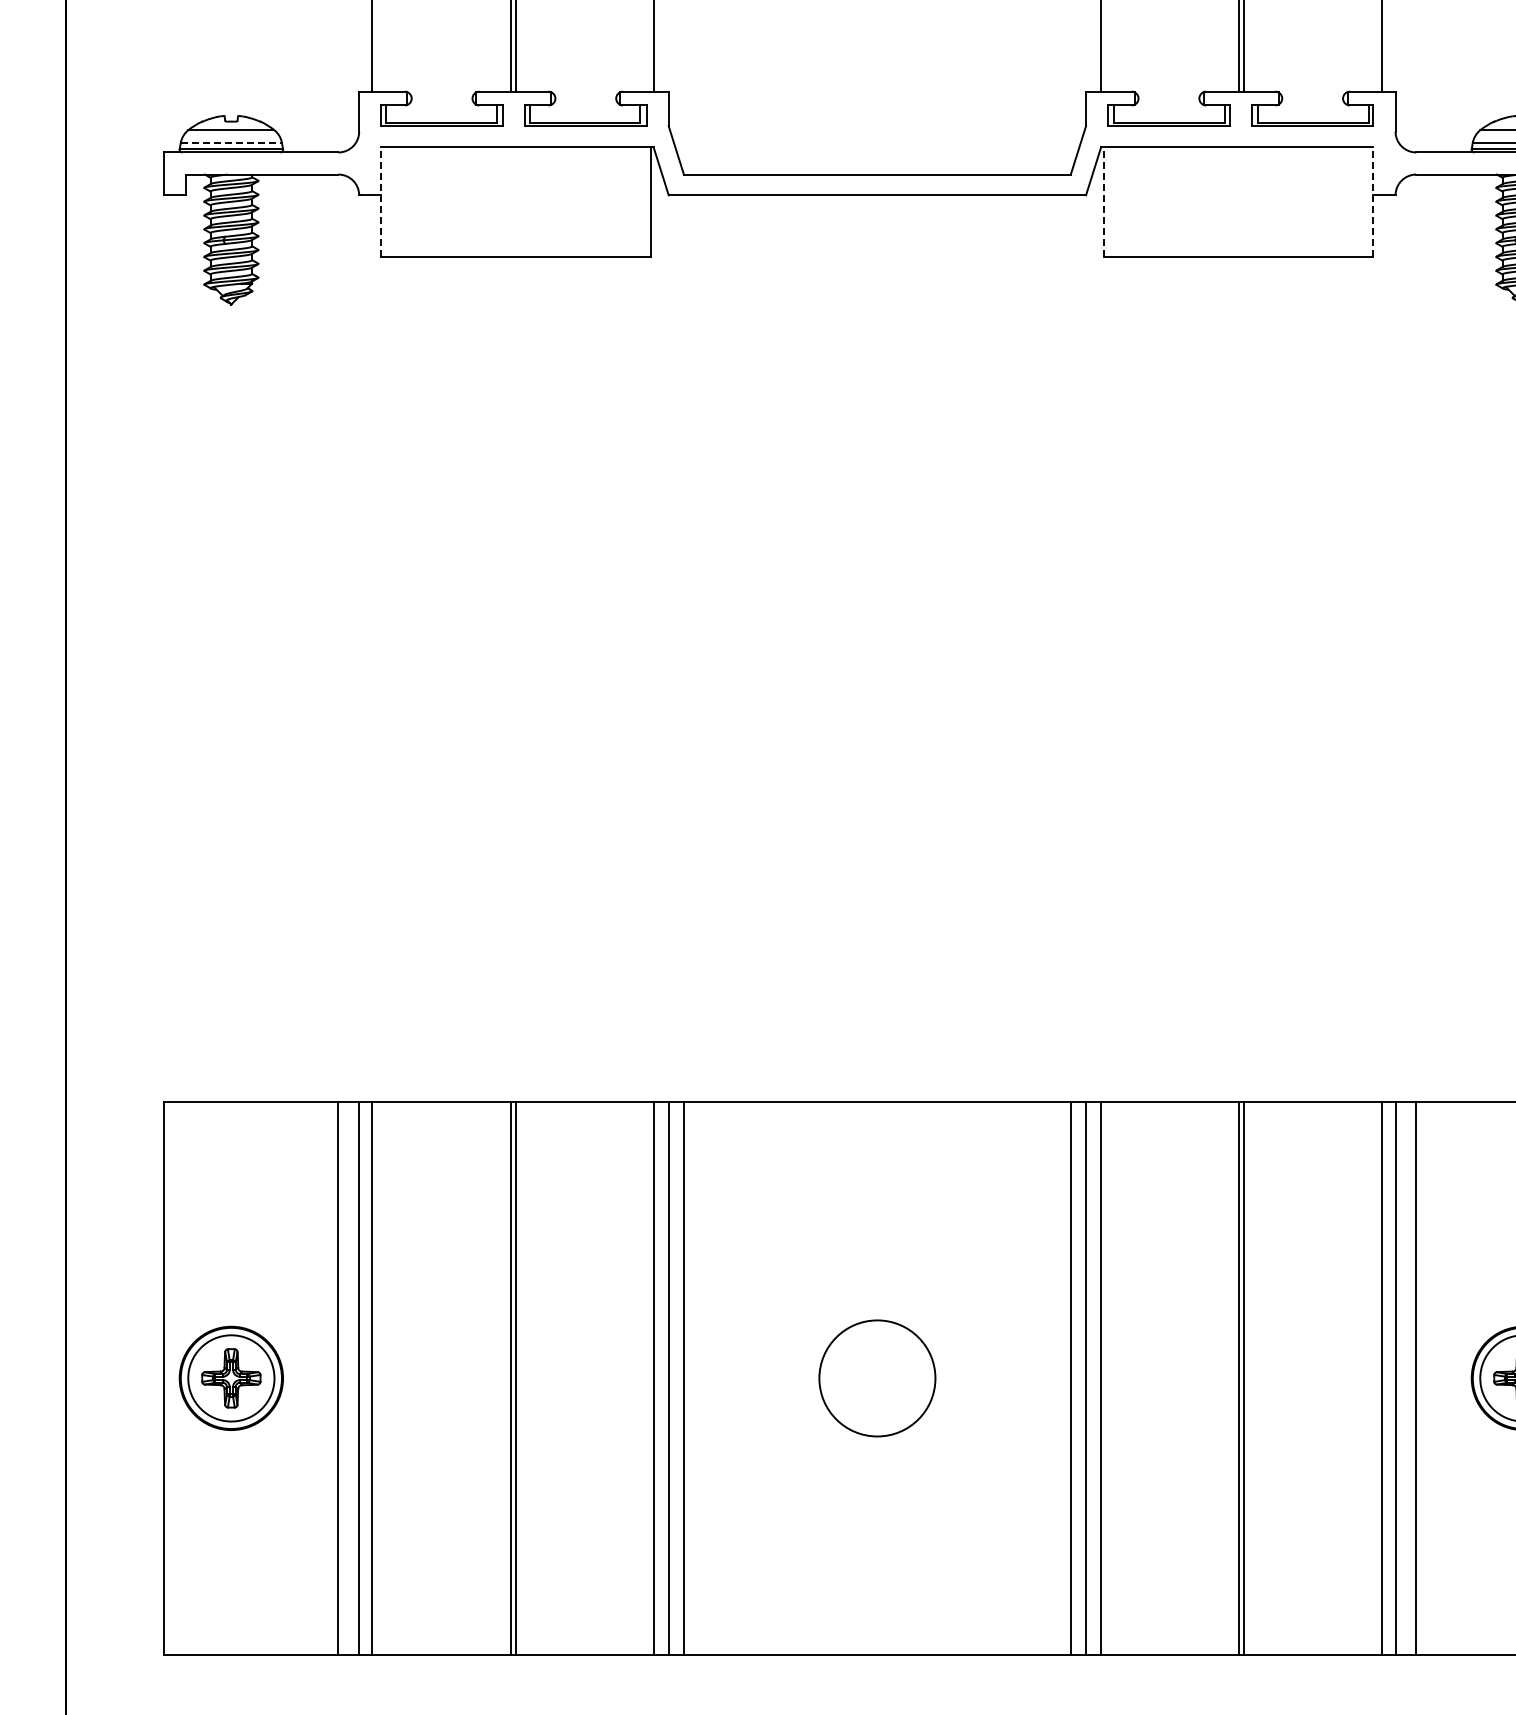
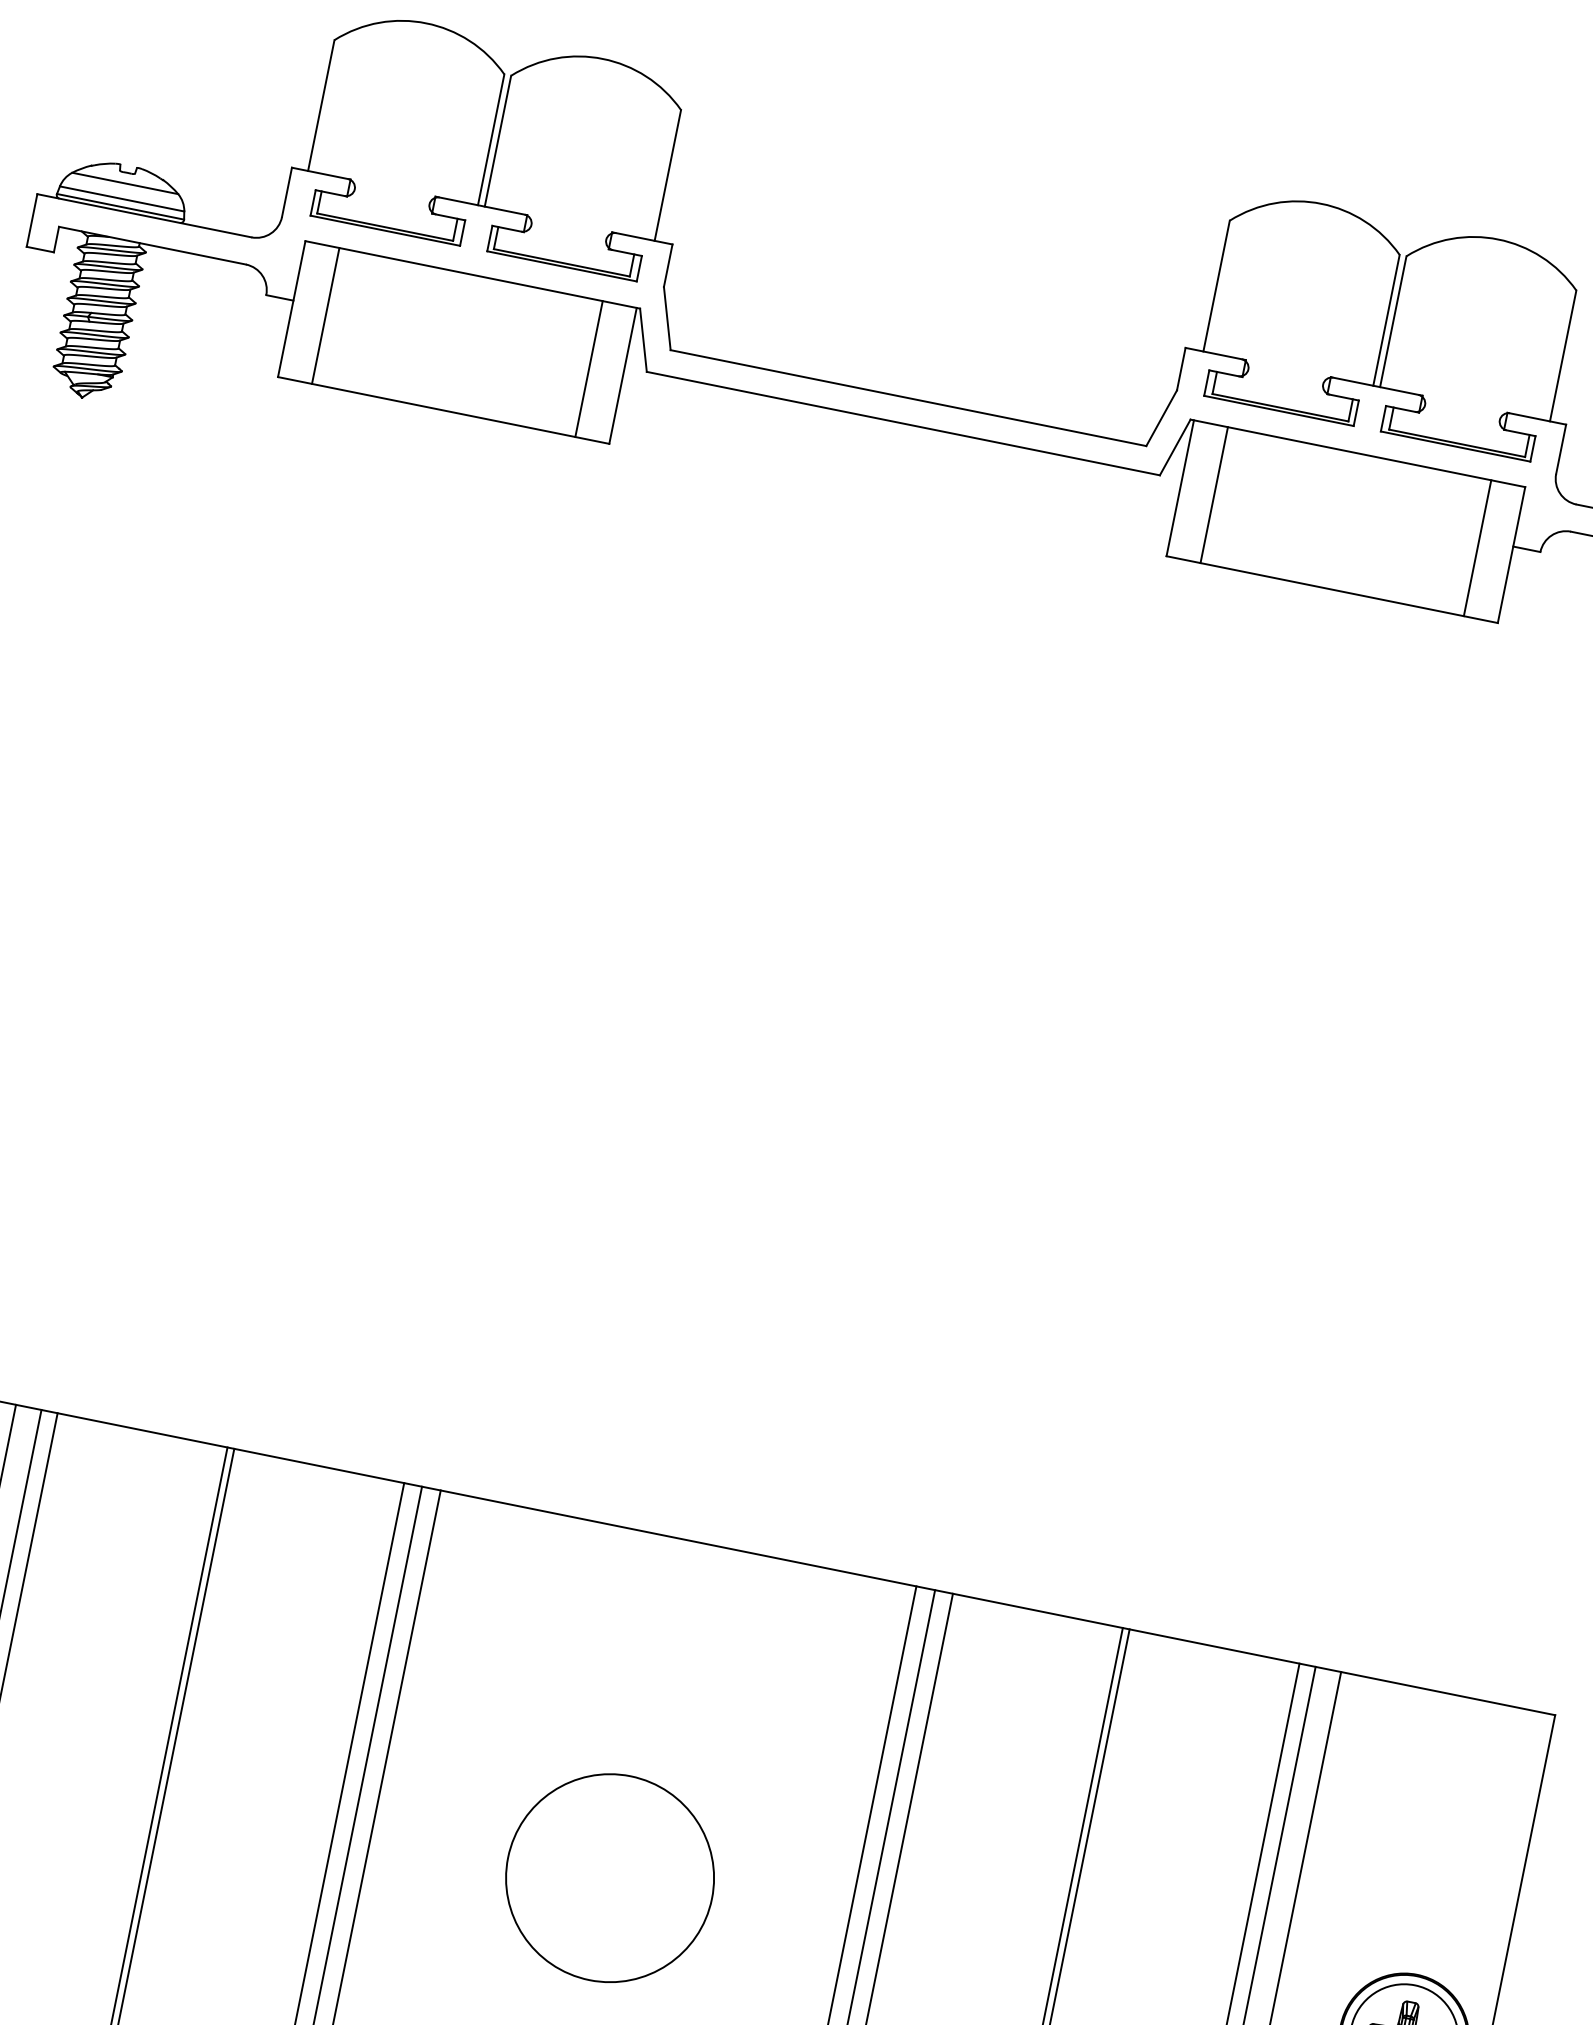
line: (231, 142) -> (122, 198), dashed -> solid
line: (381, 201) -> (292, 308), dashed -> solid
line: (408, 201) -> (325, 314), added
line: (623, 201) -> (589, 368), added
line: (1104, 201) -> (1181, 487), dashed -> solid
line: (1131, 201) -> (1214, 494), added
line: (1345, 201) -> (1477, 547), added
line: (1373, 201) -> (1511, 554), dashed -> solid
circle: (877, 1378) -> (610, 1878), size x1.43

